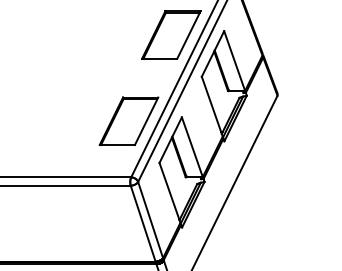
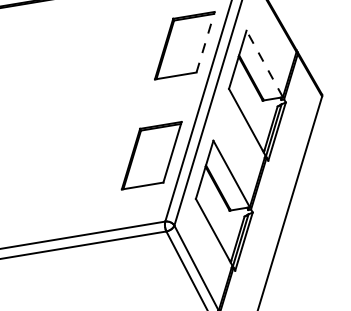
line: (189, 34) -> (206, 41), solid -> dashed
line: (234, 61) -> (264, 64), solid -> dashed

